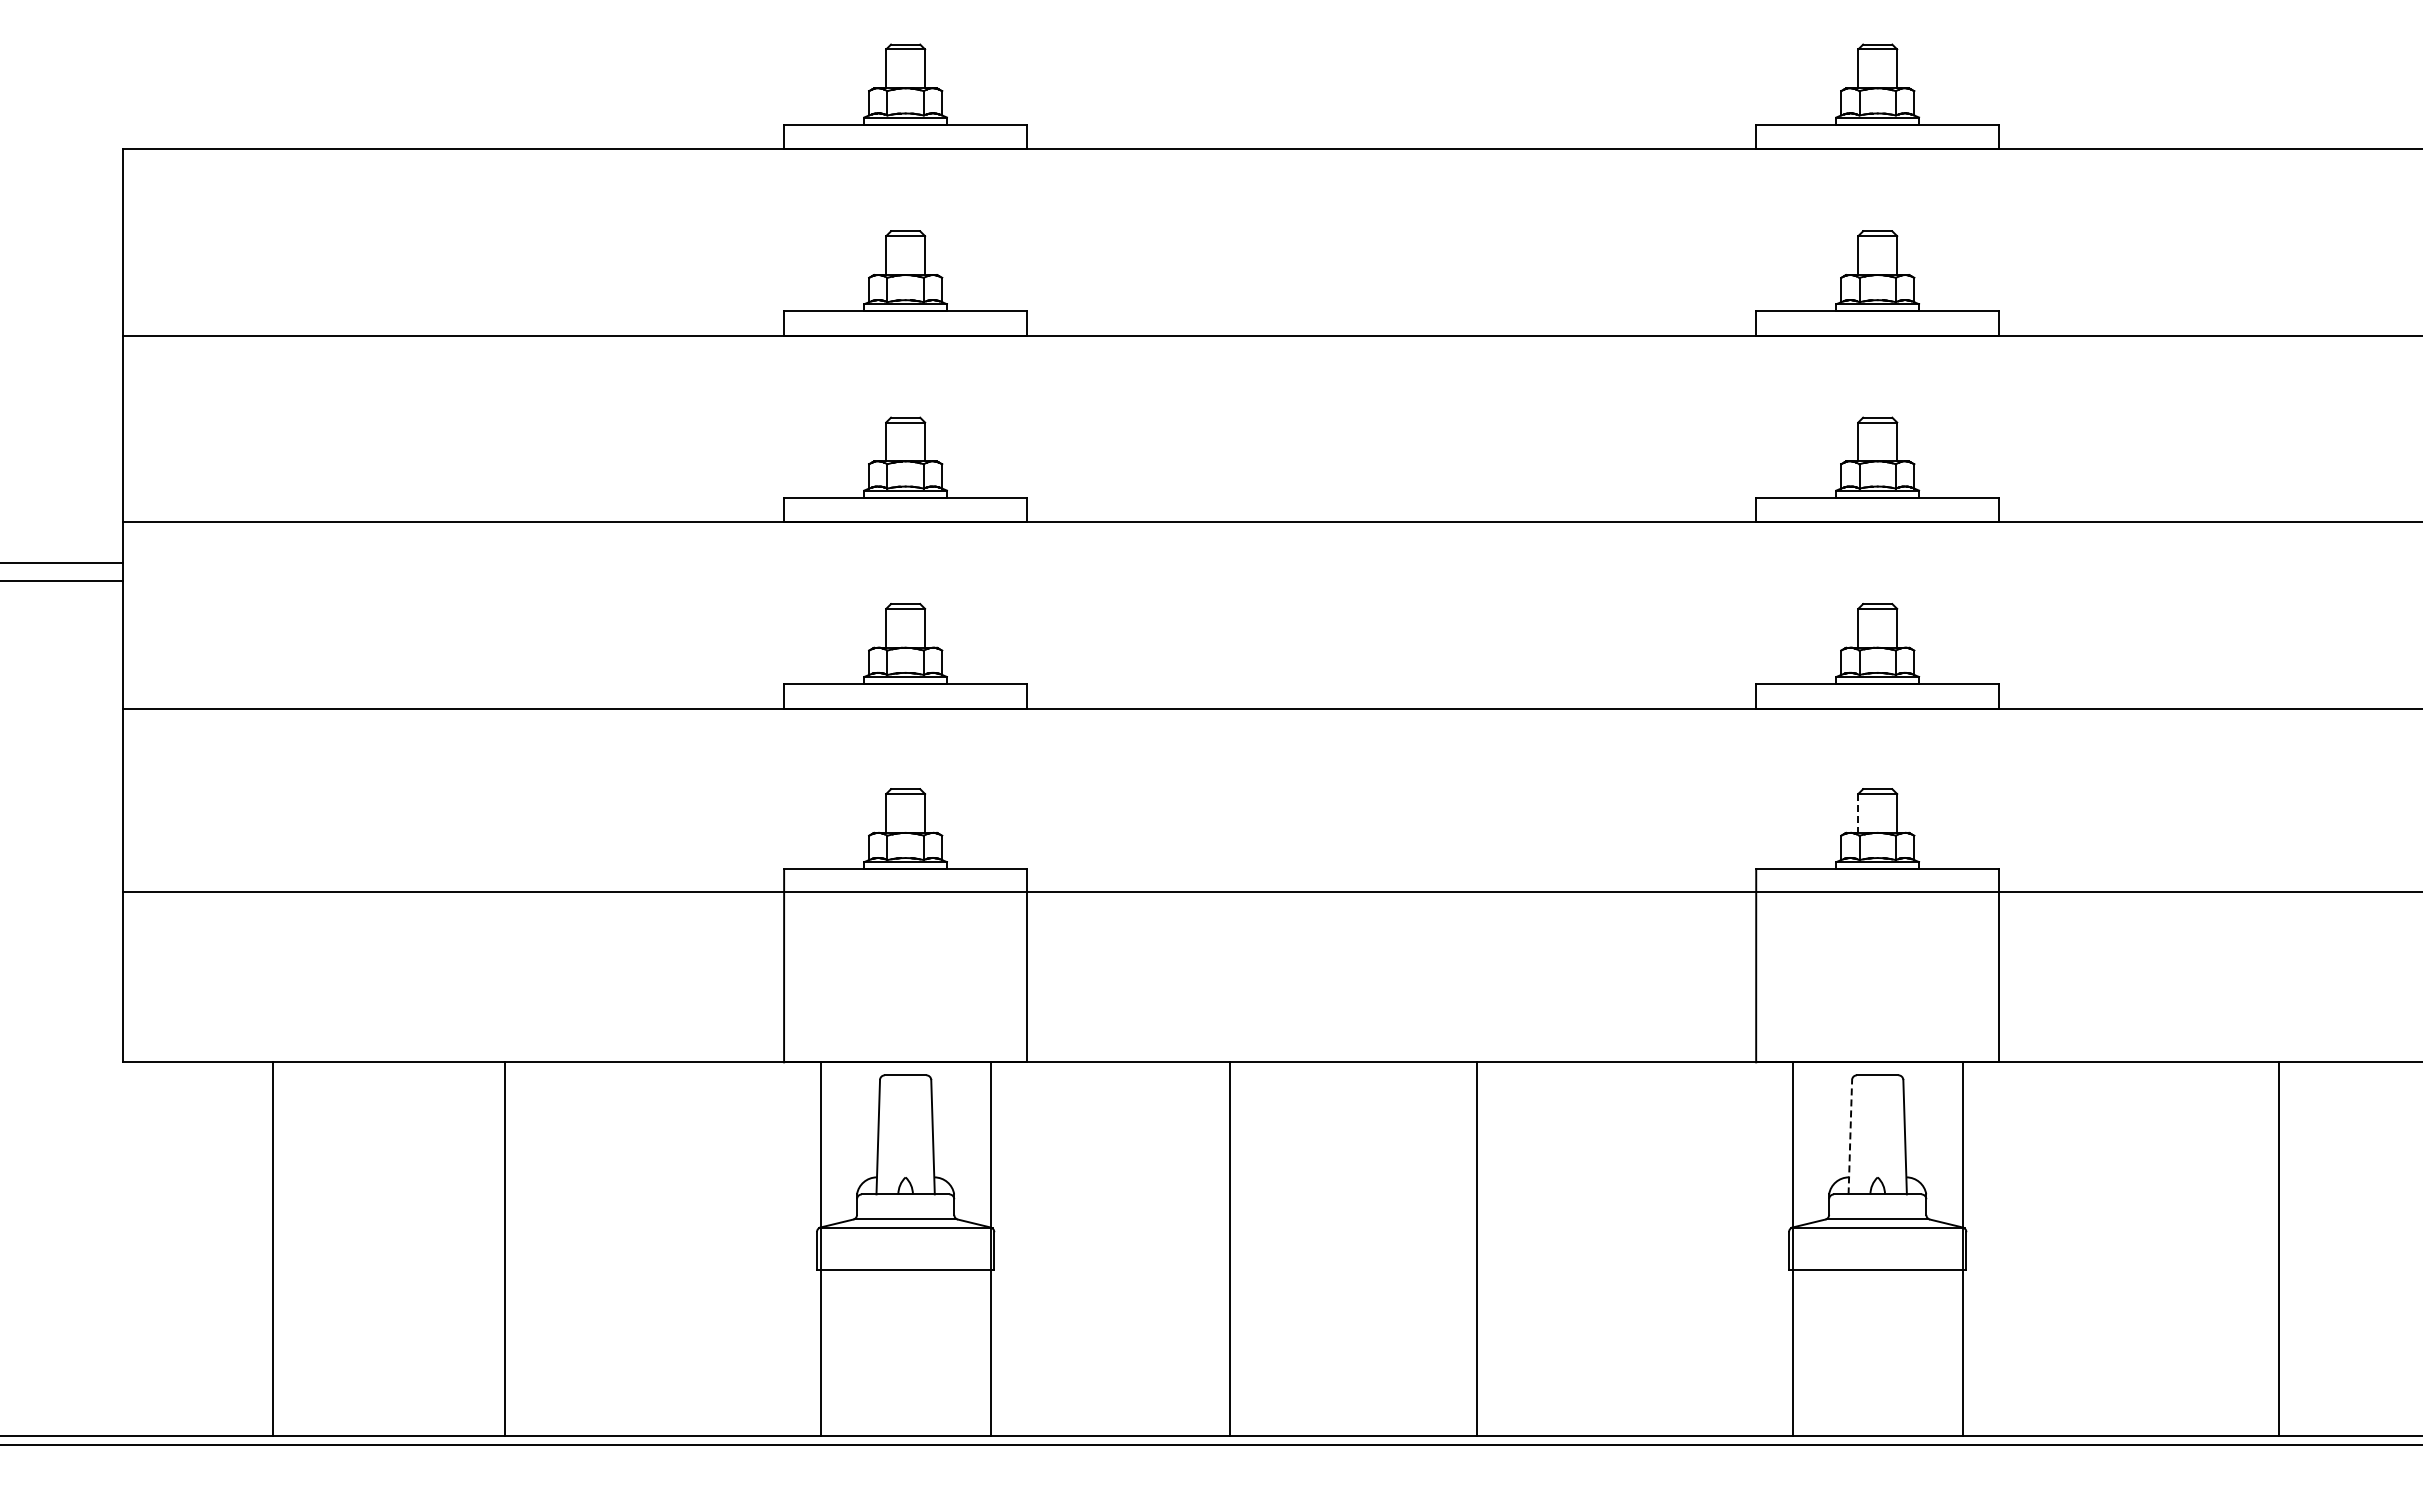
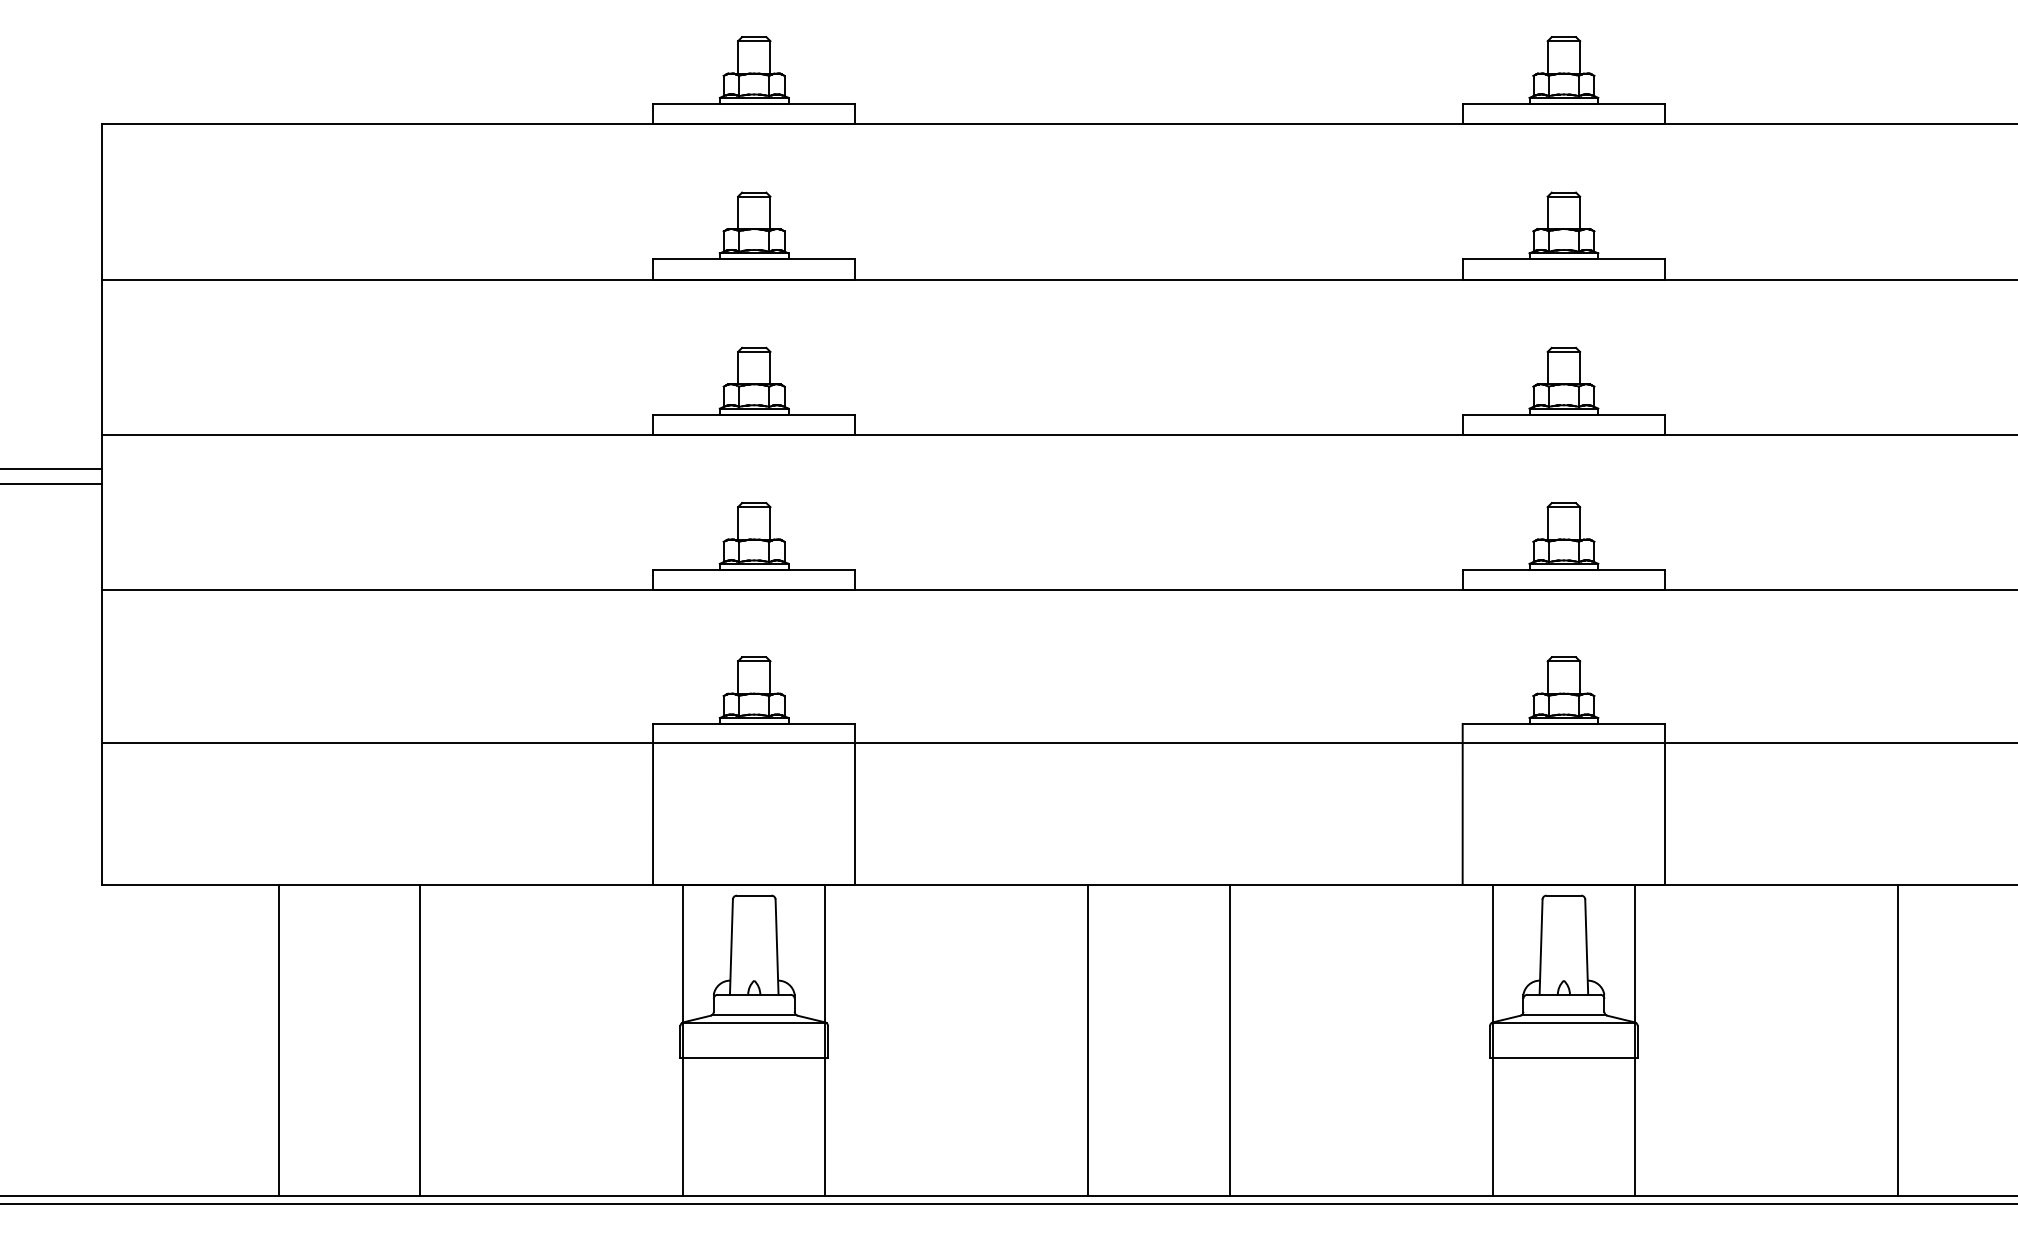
line: (1858, 813) -> (1547, 677), dashed -> solid
line: (1850, 1136) -> (1541, 946), dashed -> solid
line: (272, 1249) -> (278, 1040), moved
line: (1229, 1249) -> (1088, 1040), moved

